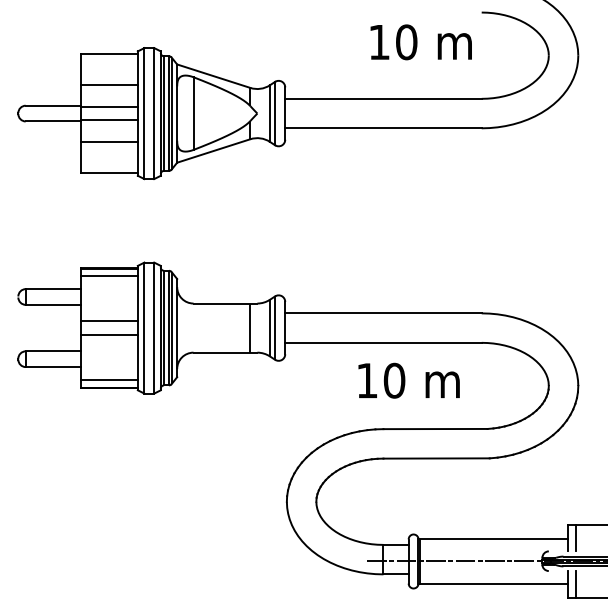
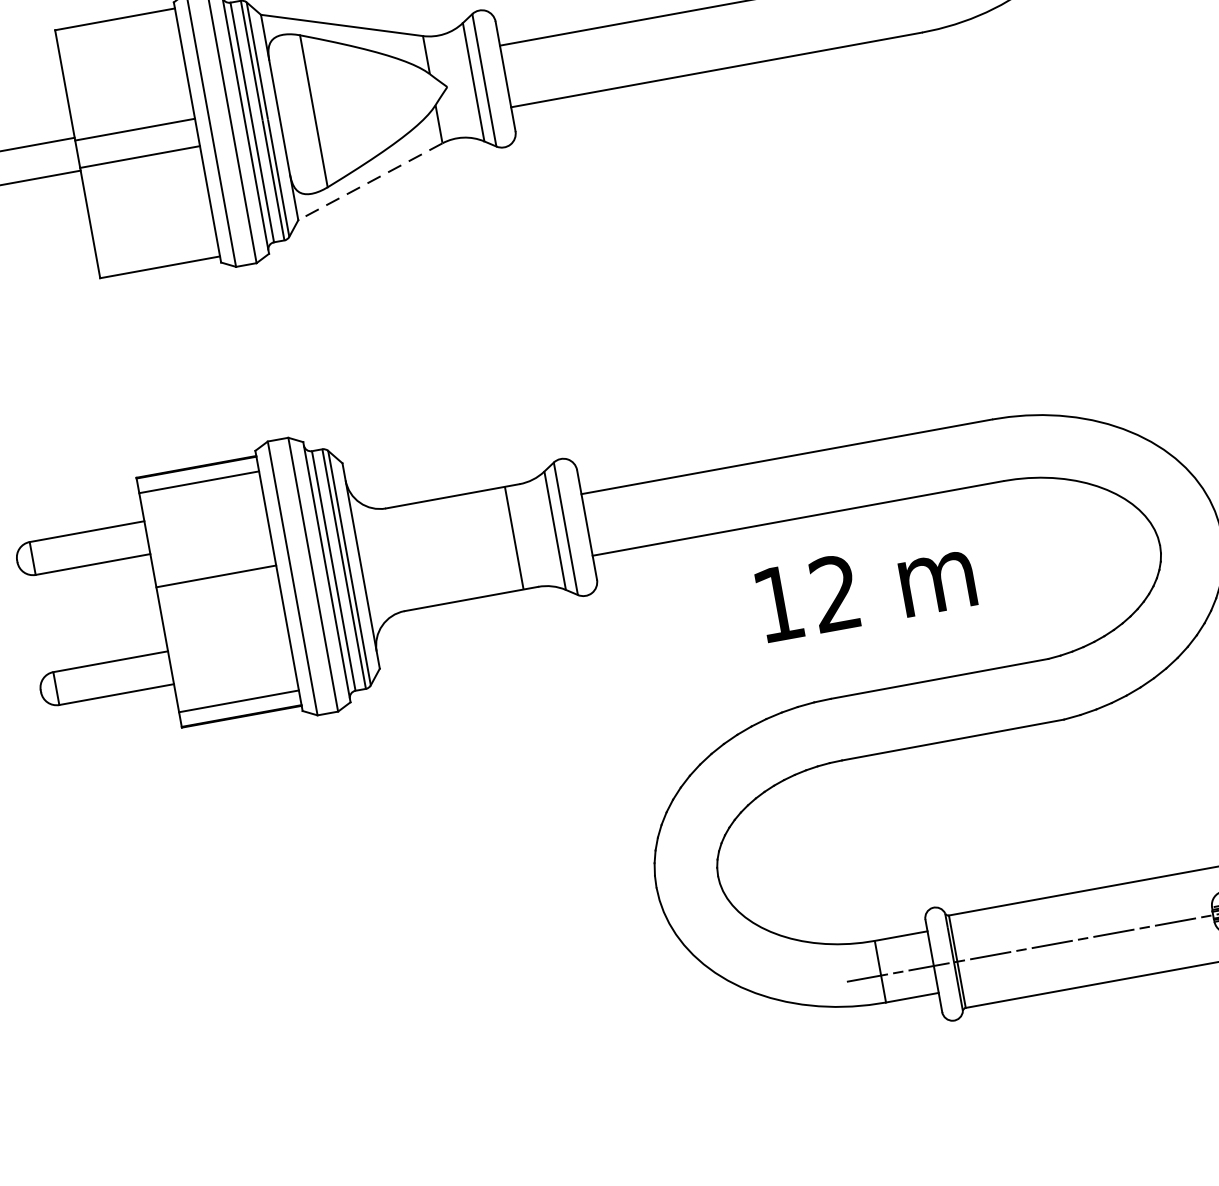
line: (108, 84) -> (125, 82), removed
line: (108, 142) -> (147, 204), removed
line: (213, 151) -> (370, 182), solid -> dashed
line: (108, 335) -> (220, 607), removed
text: (394, 380) -> (835, 592), 10 -> 12

